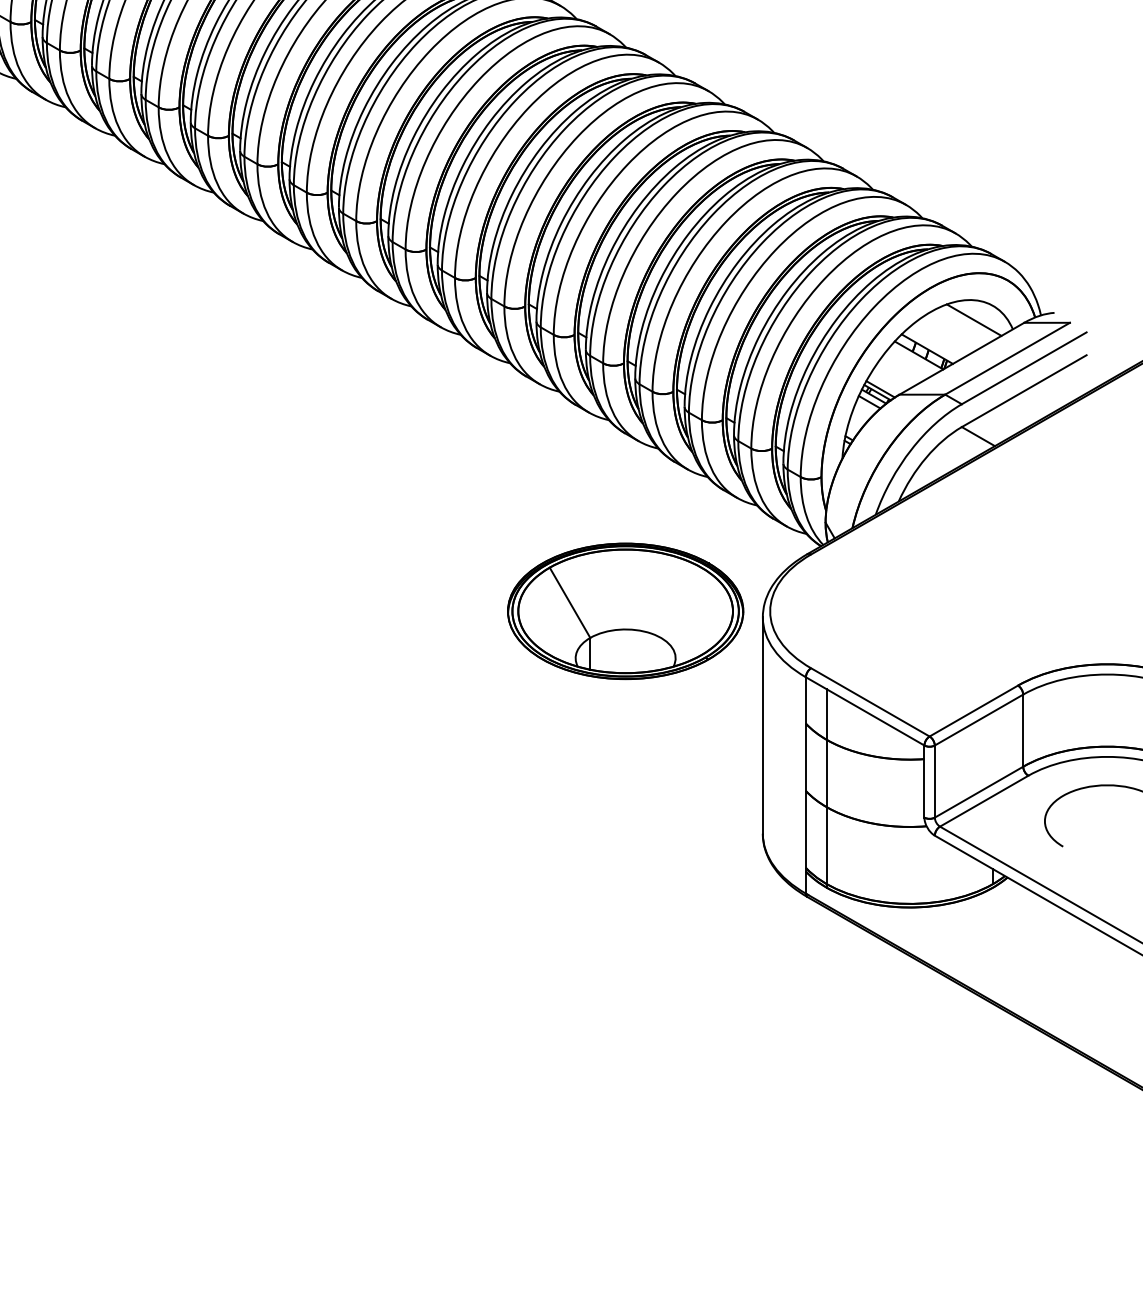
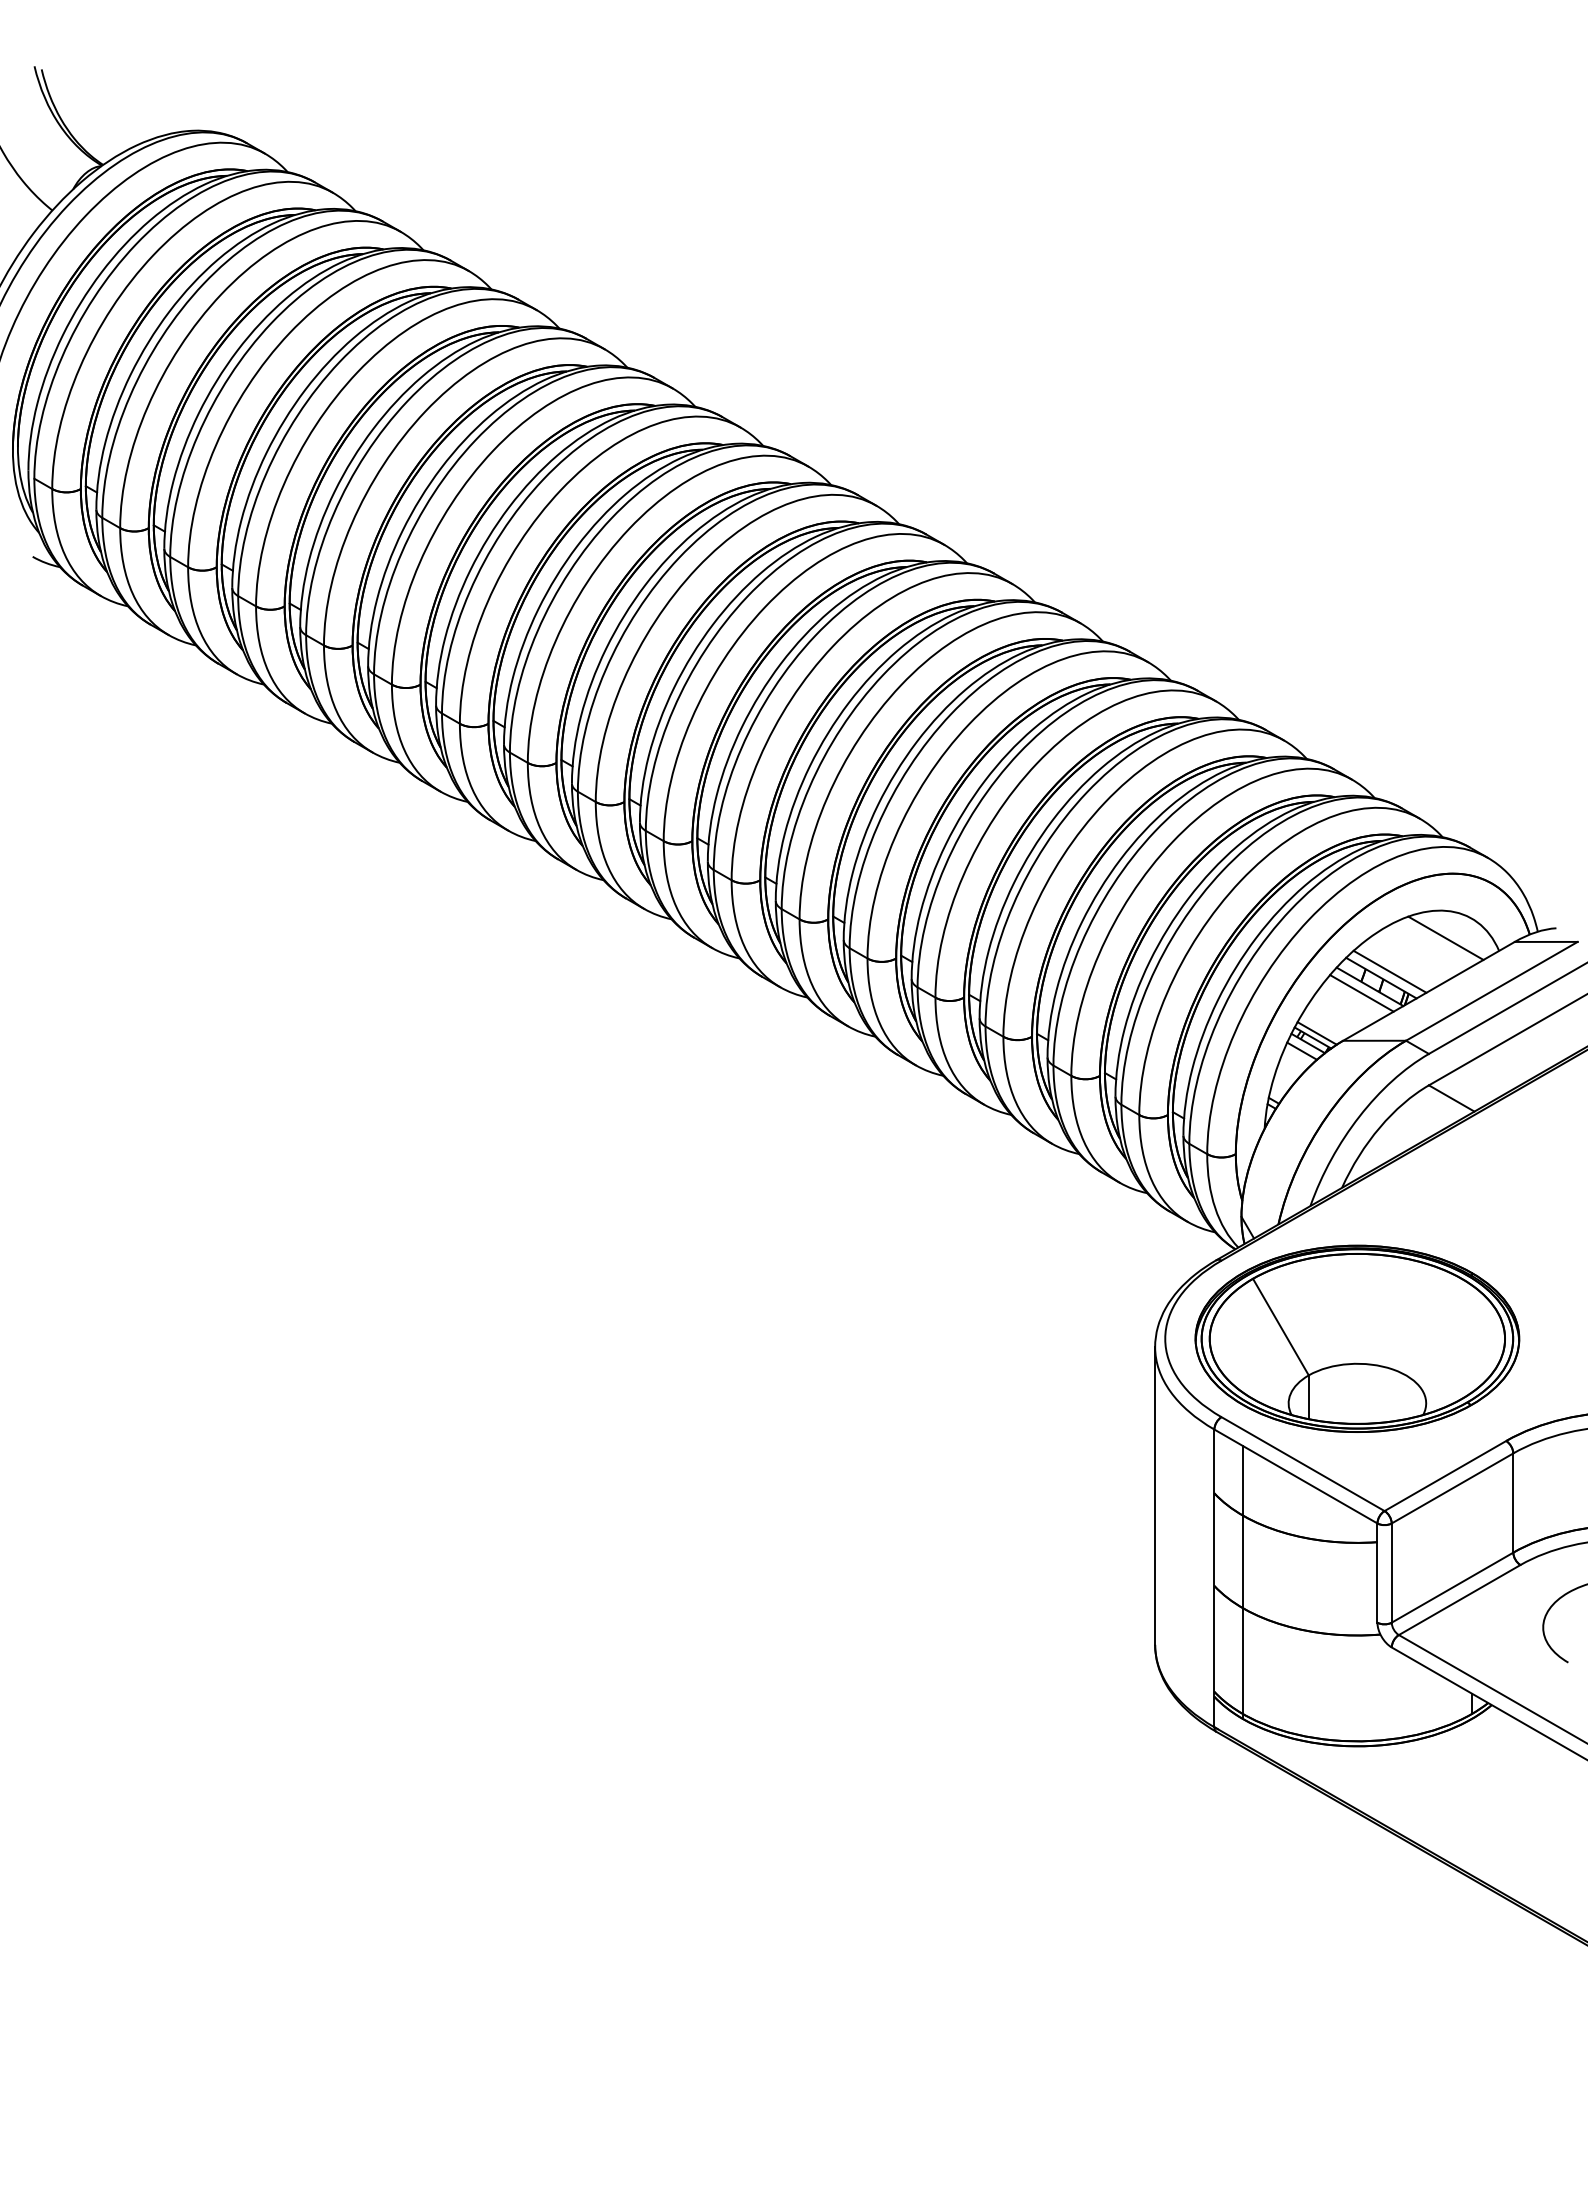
line: (933, 344) -> (1389, 971), added
line: (912, 360) -> (1361, 993), added
part: (625, 611) -> (1357, 1338), moved

